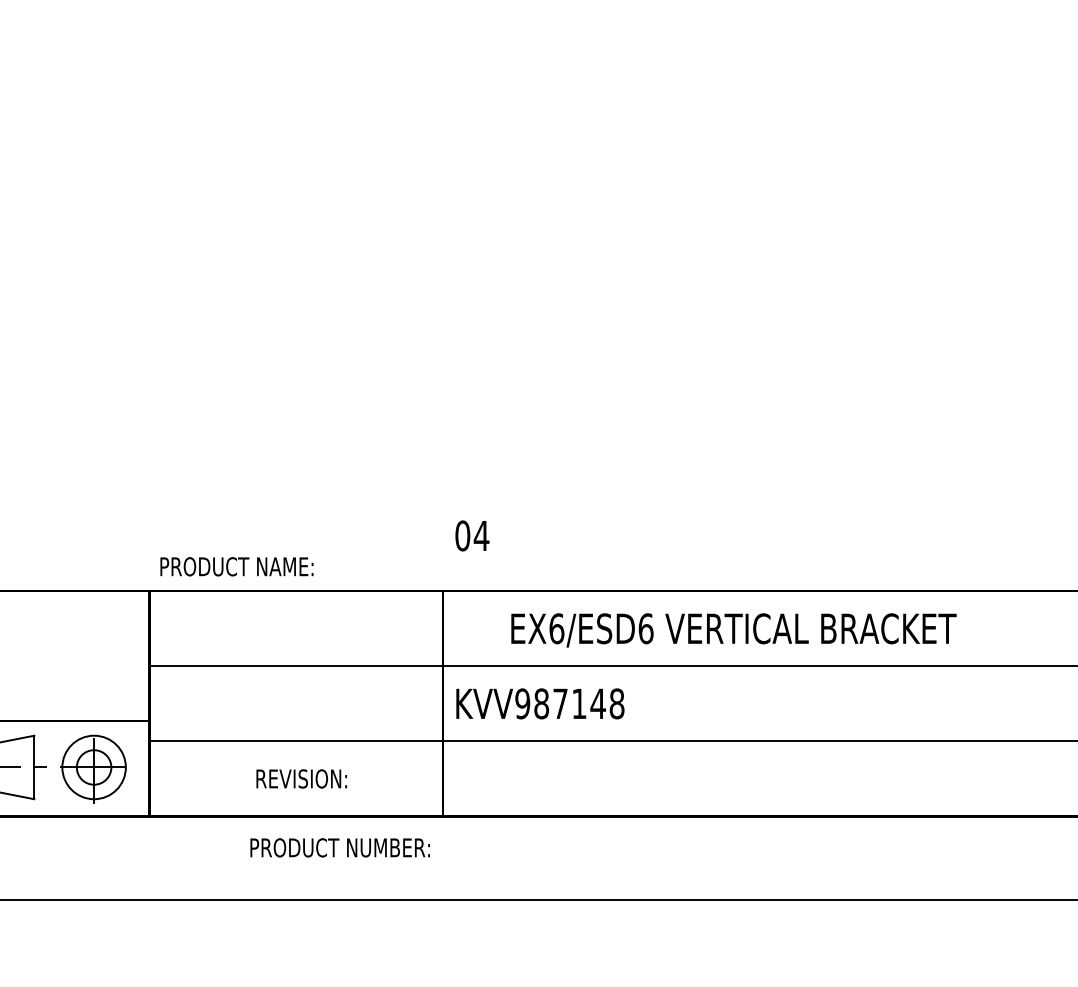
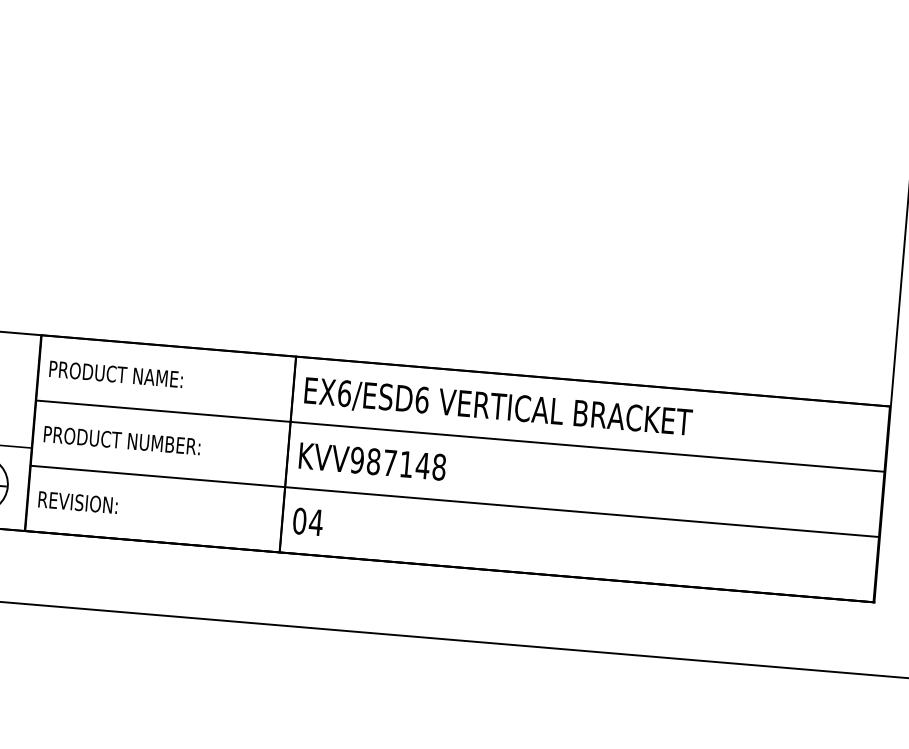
text: (472, 535) -> (308, 521), moved
text: (236, 566) -> (115, 374), moved
text: (733, 630) -> (498, 407), moved
text: (301, 778) -> (77, 502), moved
text: (339, 847) -> (121, 440), moved

